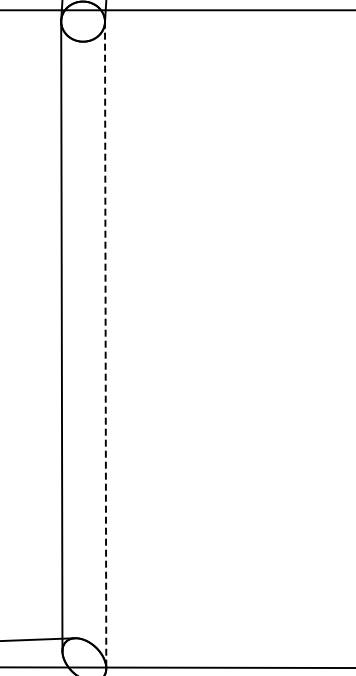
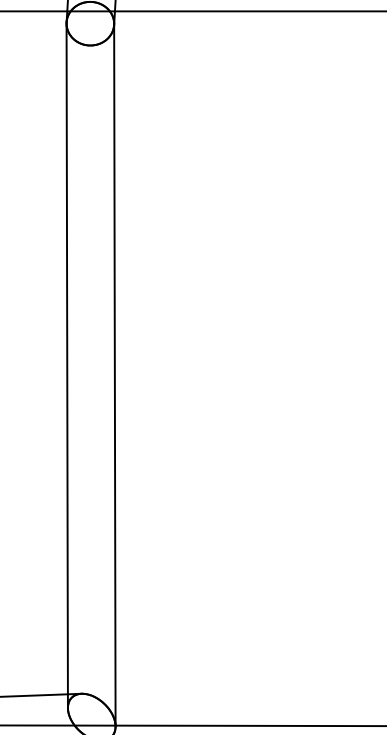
line: (105, 345) -> (114, 375), dashed -> solid

